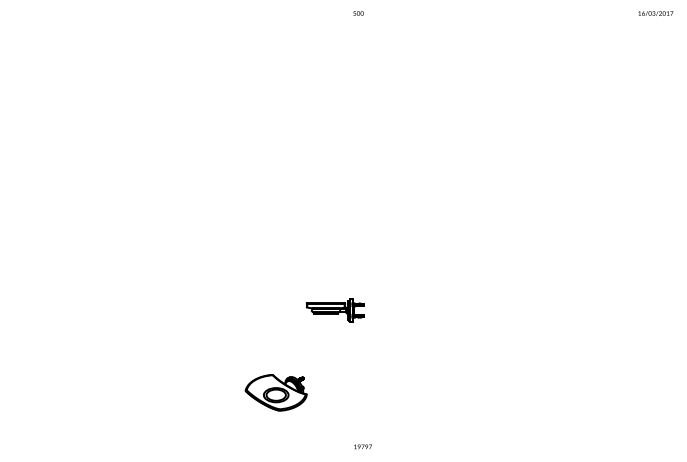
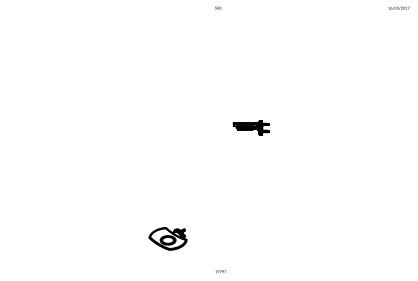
part: (334, 309) -> (250, 127), moved

